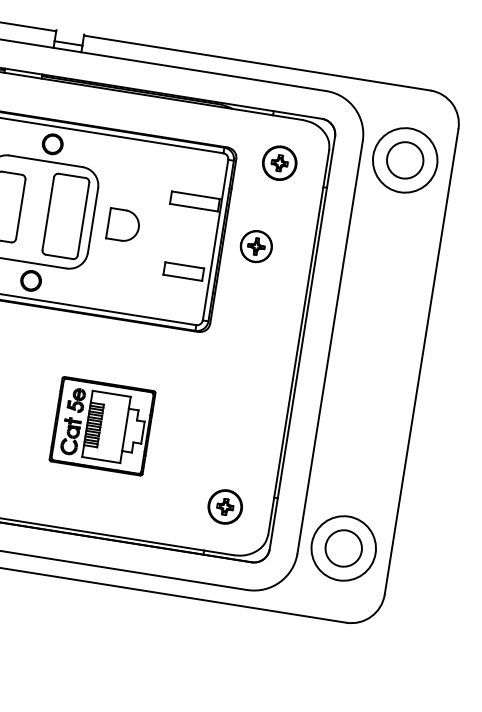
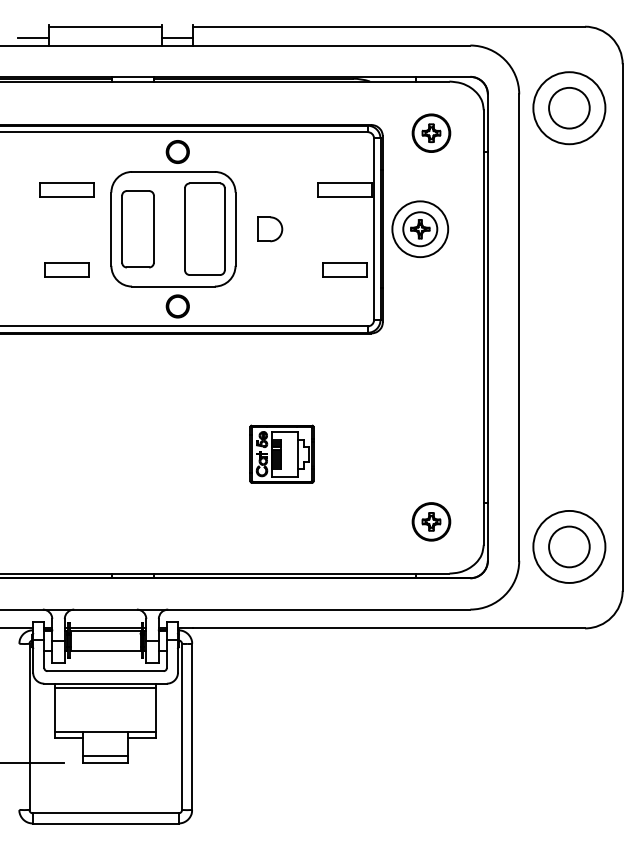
part: (123, 225) -> (270, 229), size x0.7
circle: (255, 245) -> (419, 228), size x1.6
part: (102, 425) -> (281, 453), size x0.6

